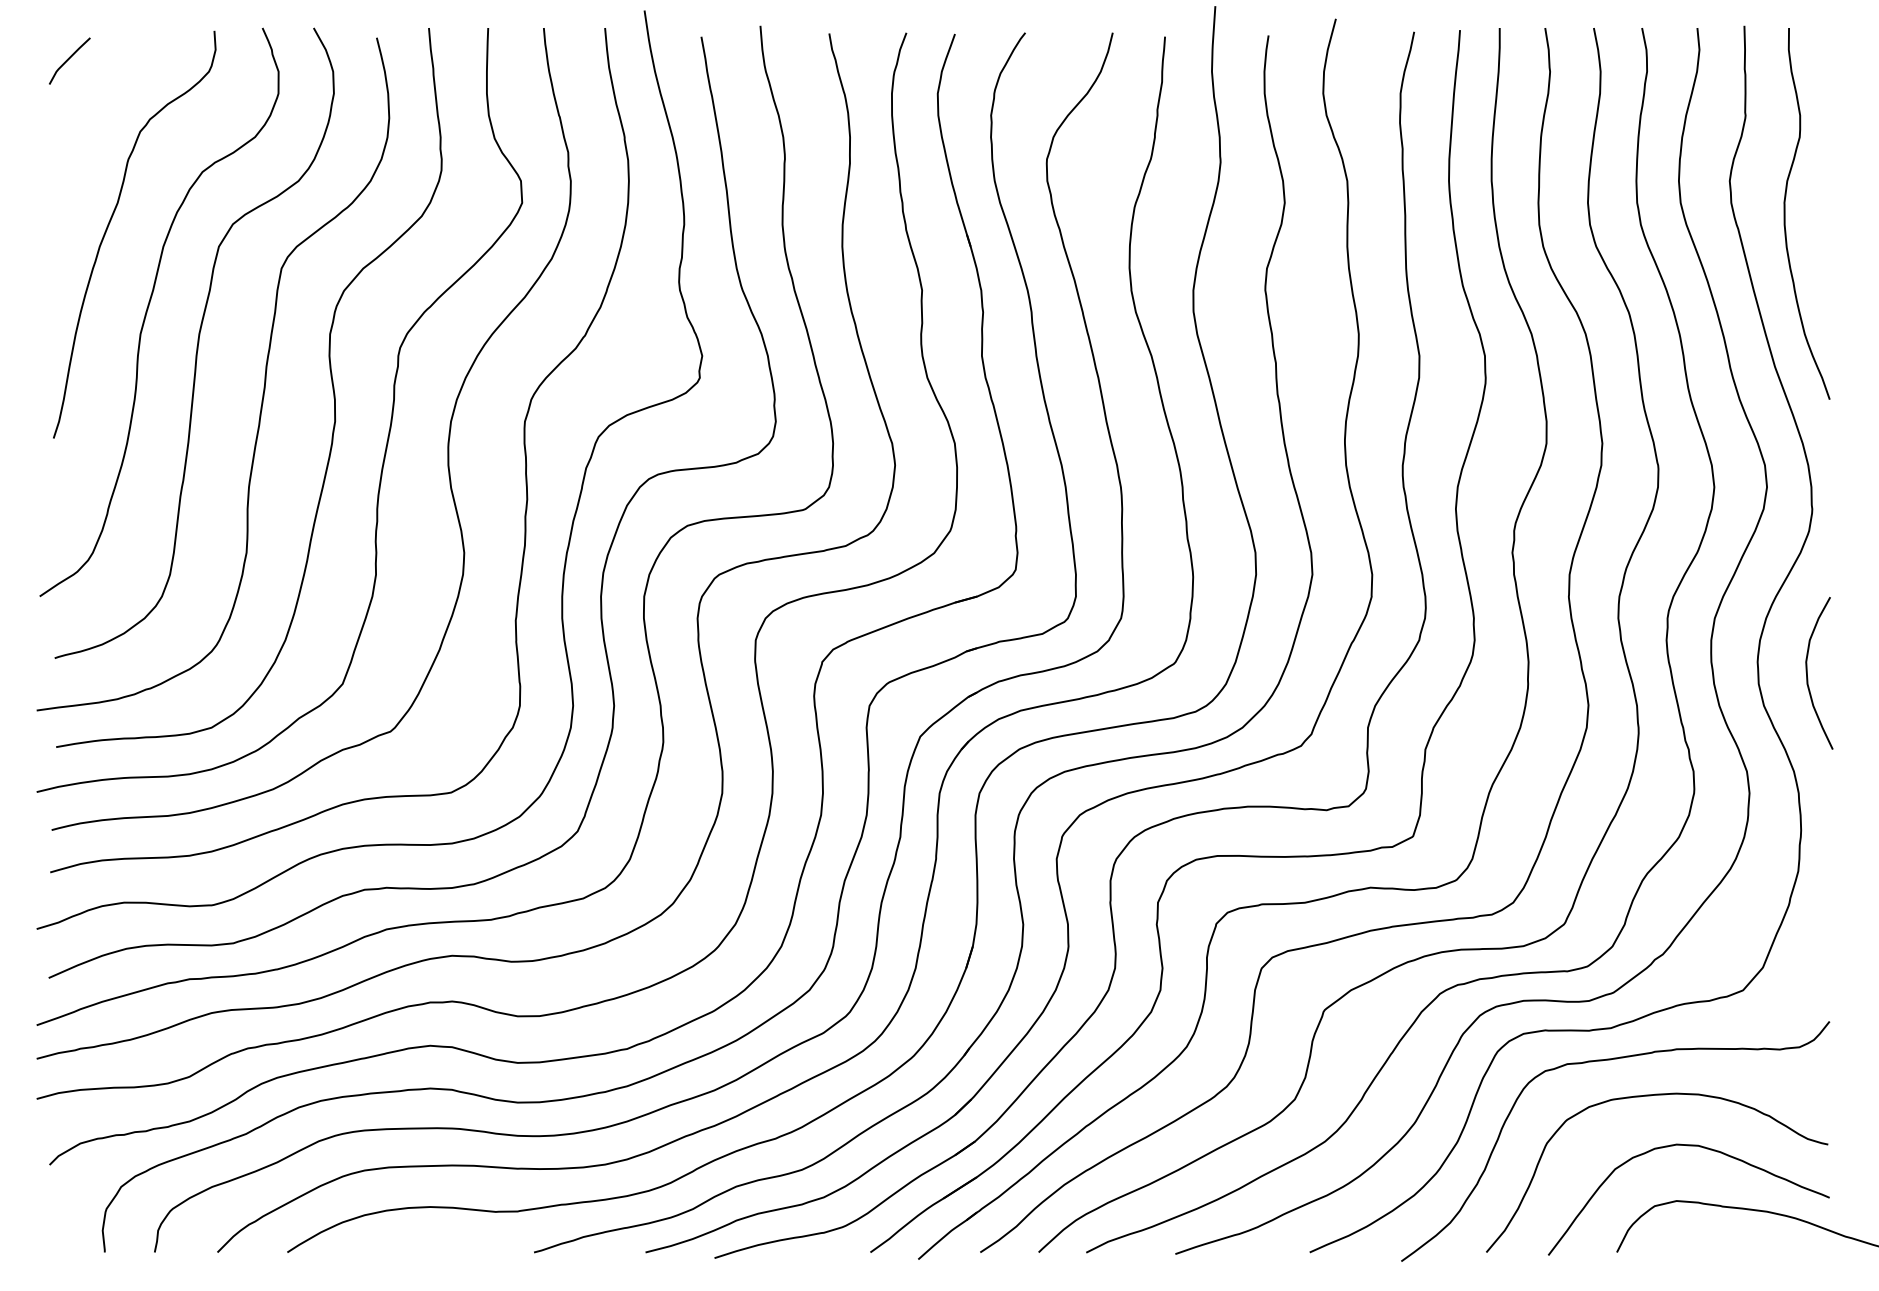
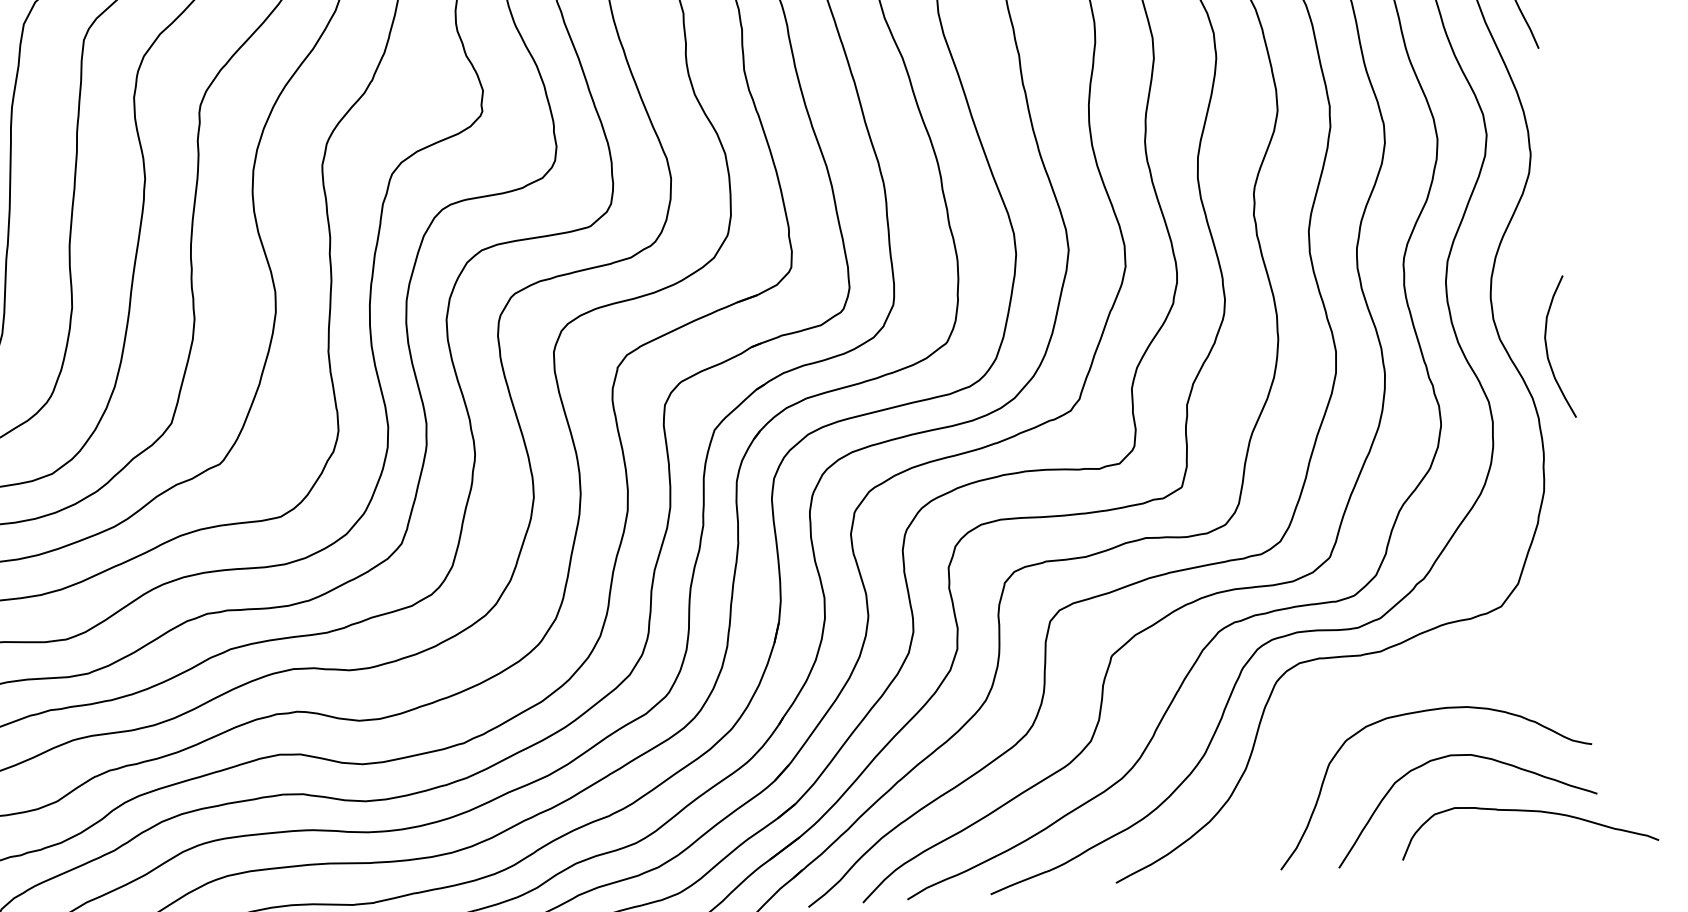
curve: (1807, 673) -> (1547, 348), moved
curve: (1602, 1061) -> (1375, 683), removed

